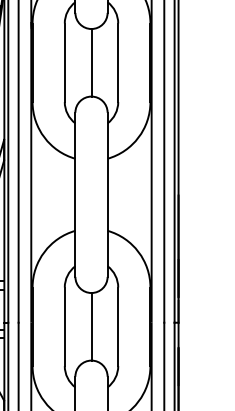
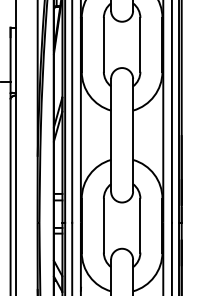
line: (92, 62) -> (122, 44), removed
line: (92, 326) -> (122, 225), removed

